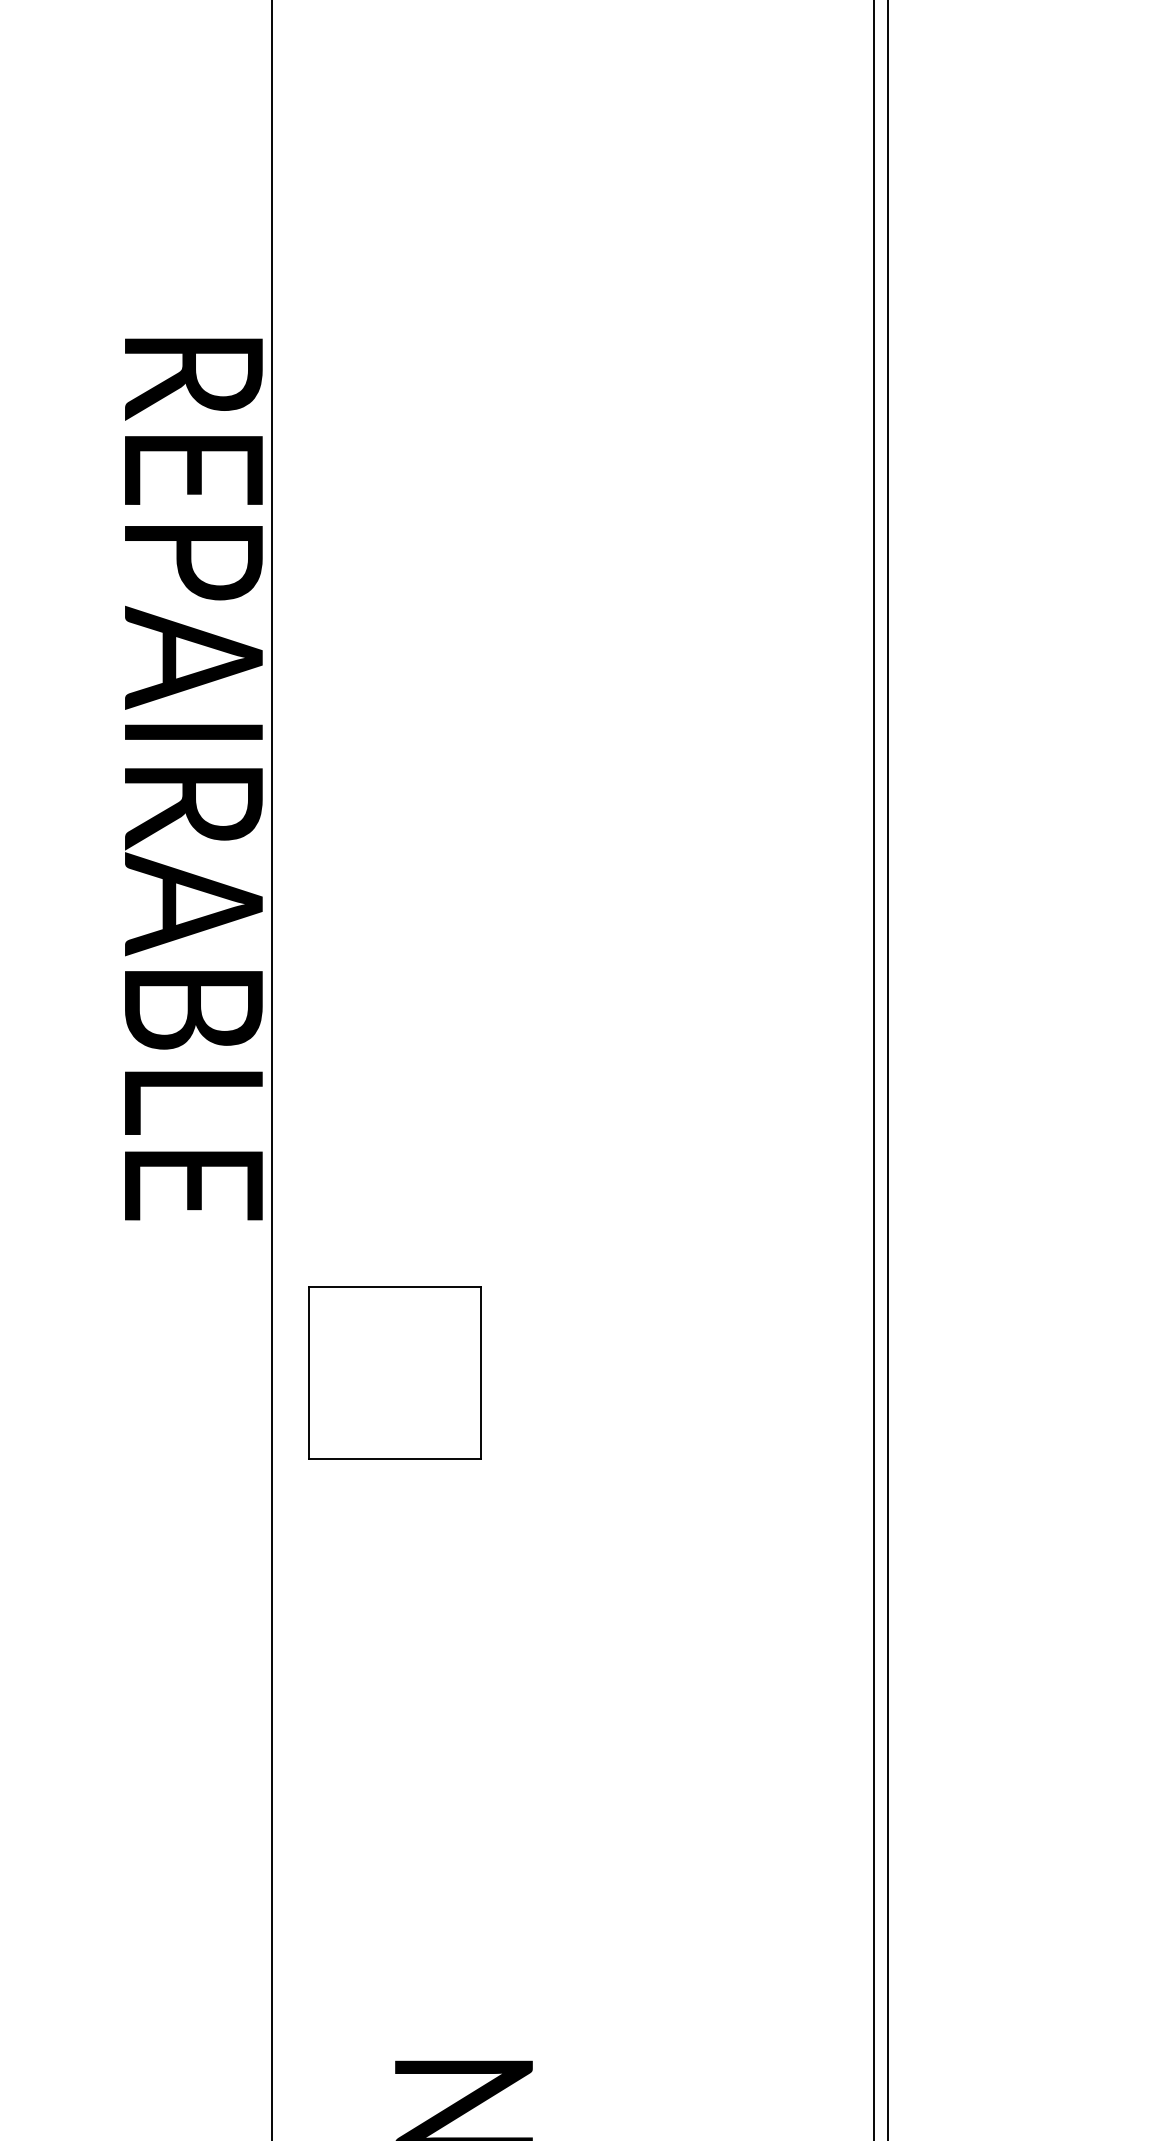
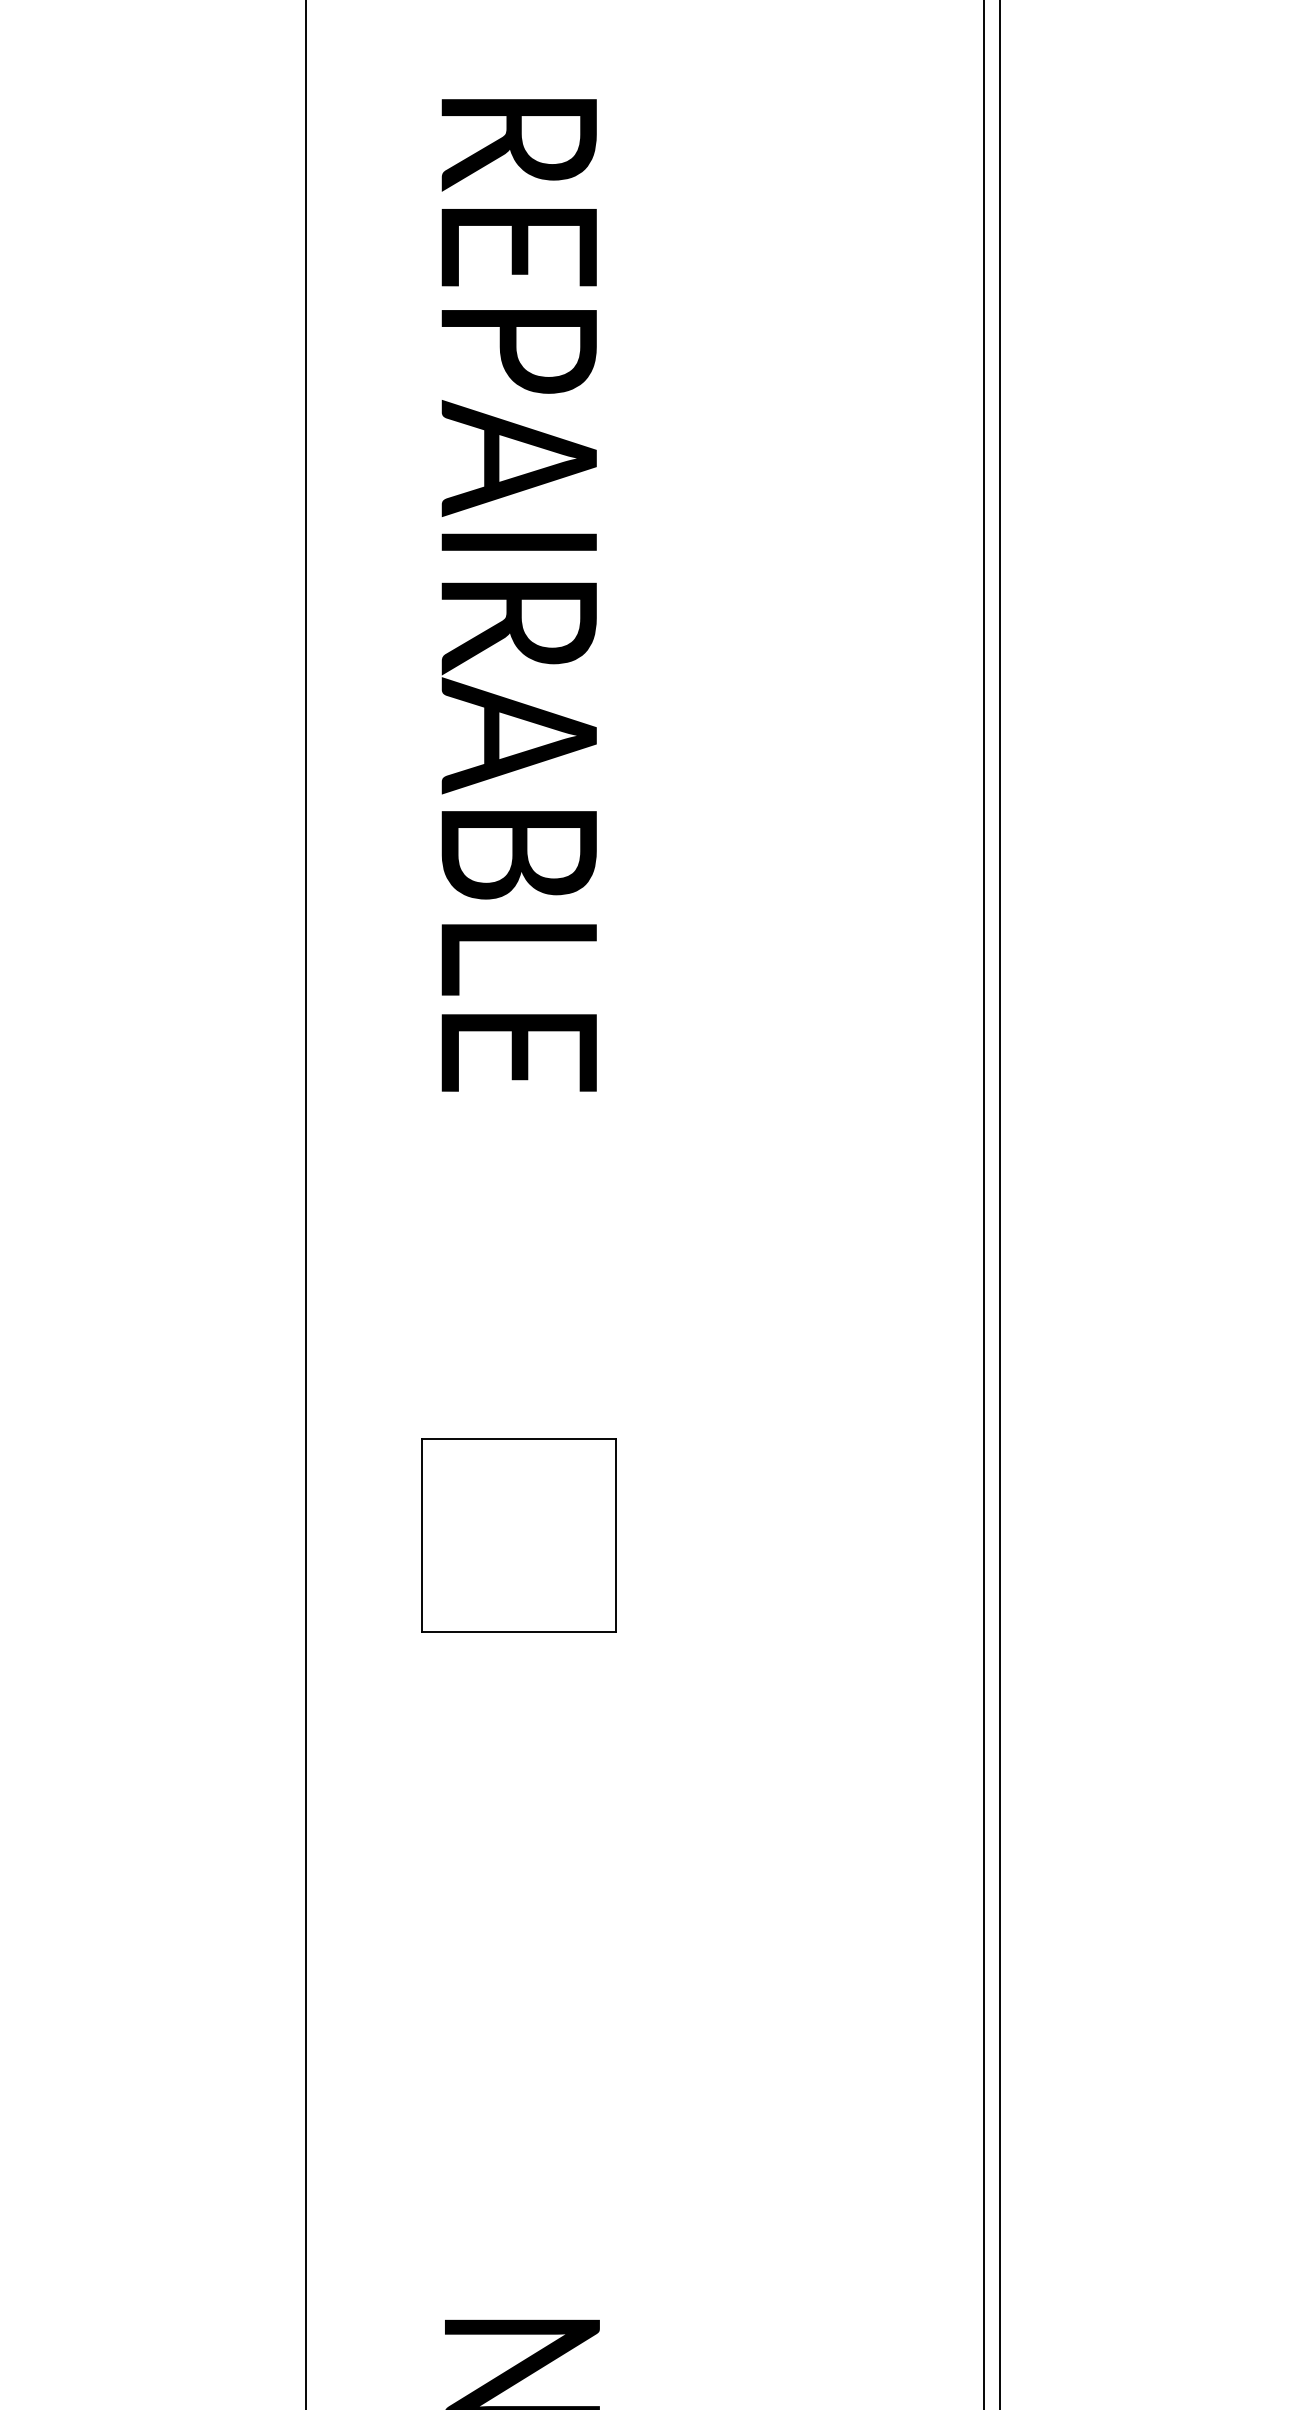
text: (193, 779) -> (518, 595), moved
part: (393, 1372) -> (518, 1535), moved

